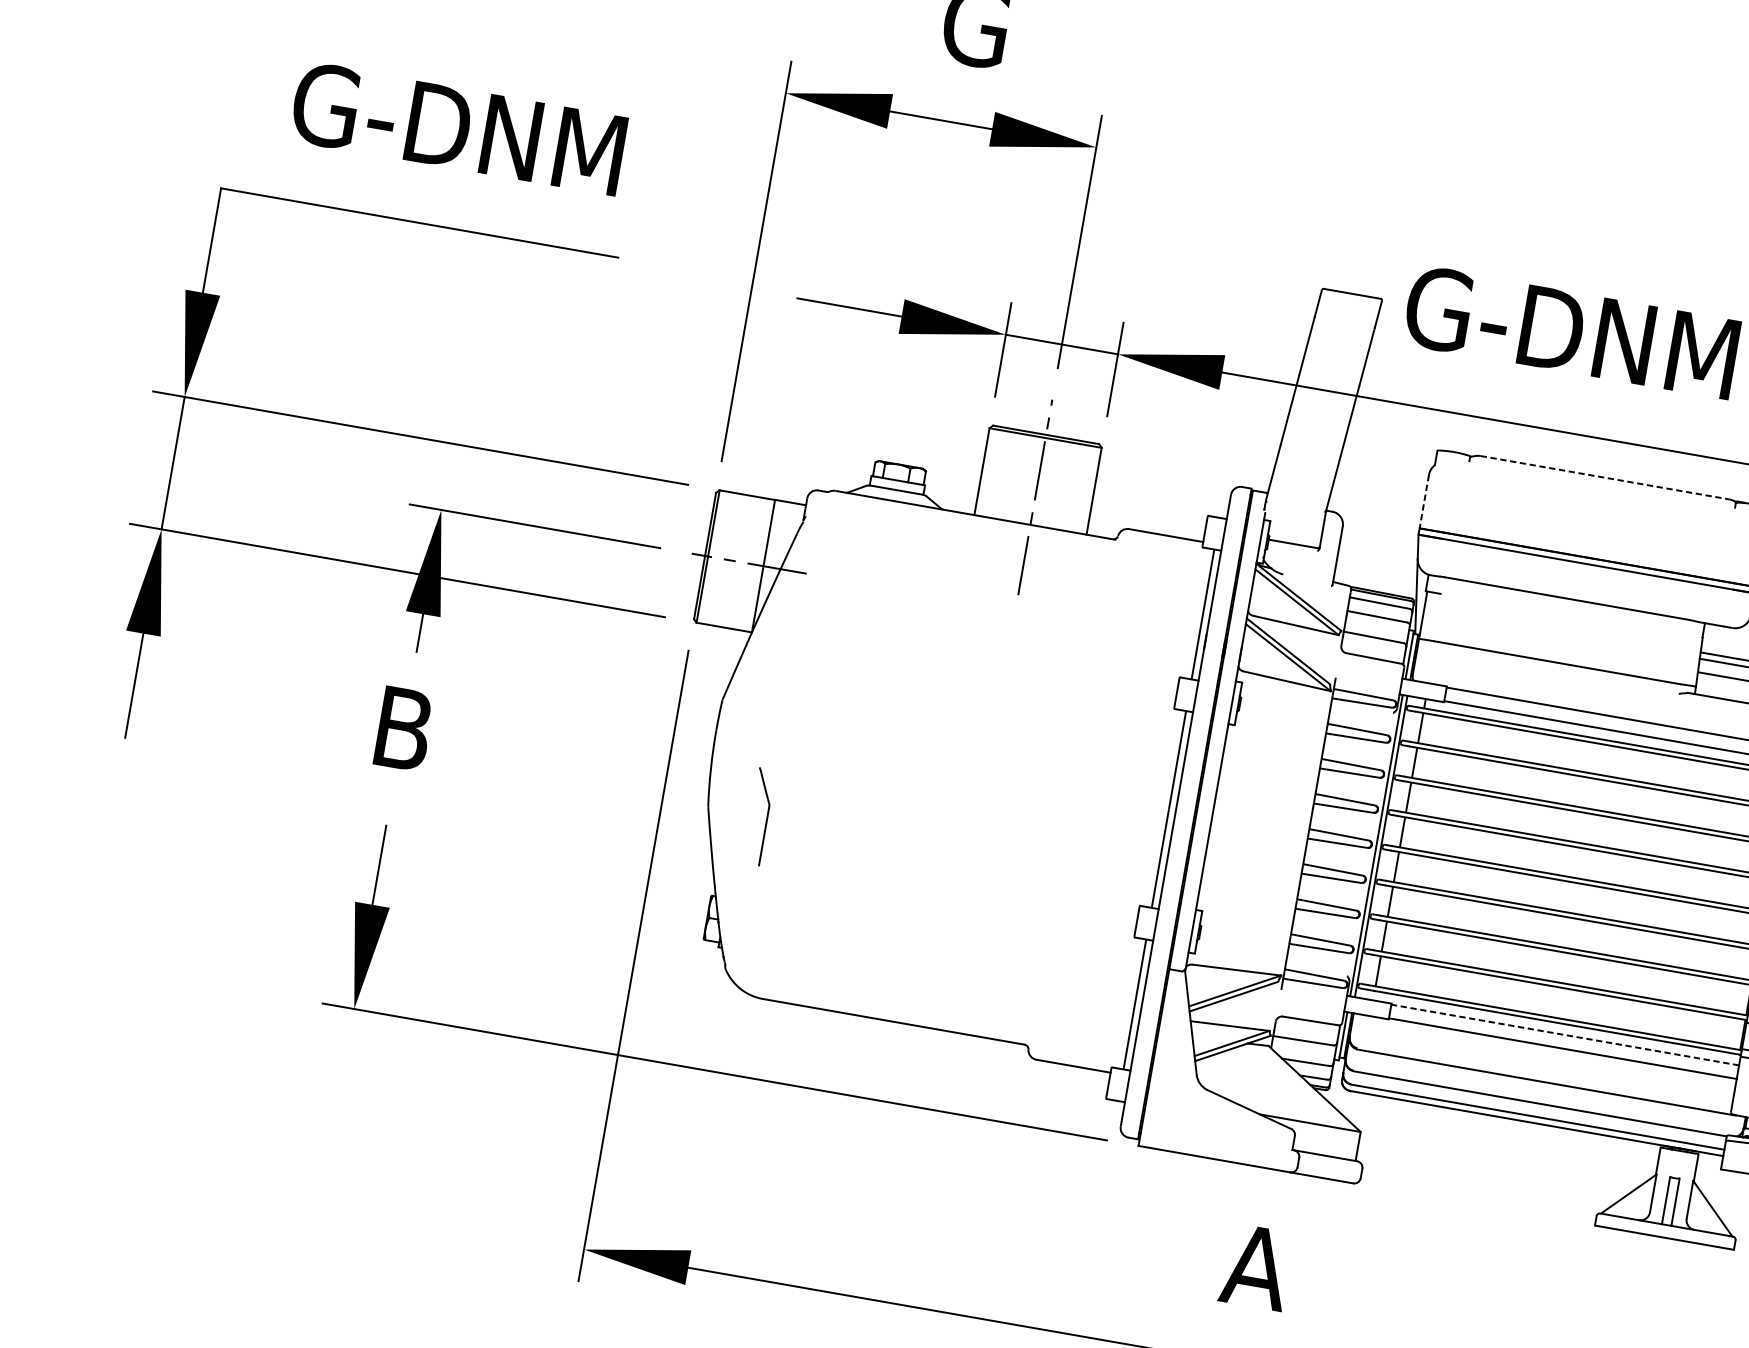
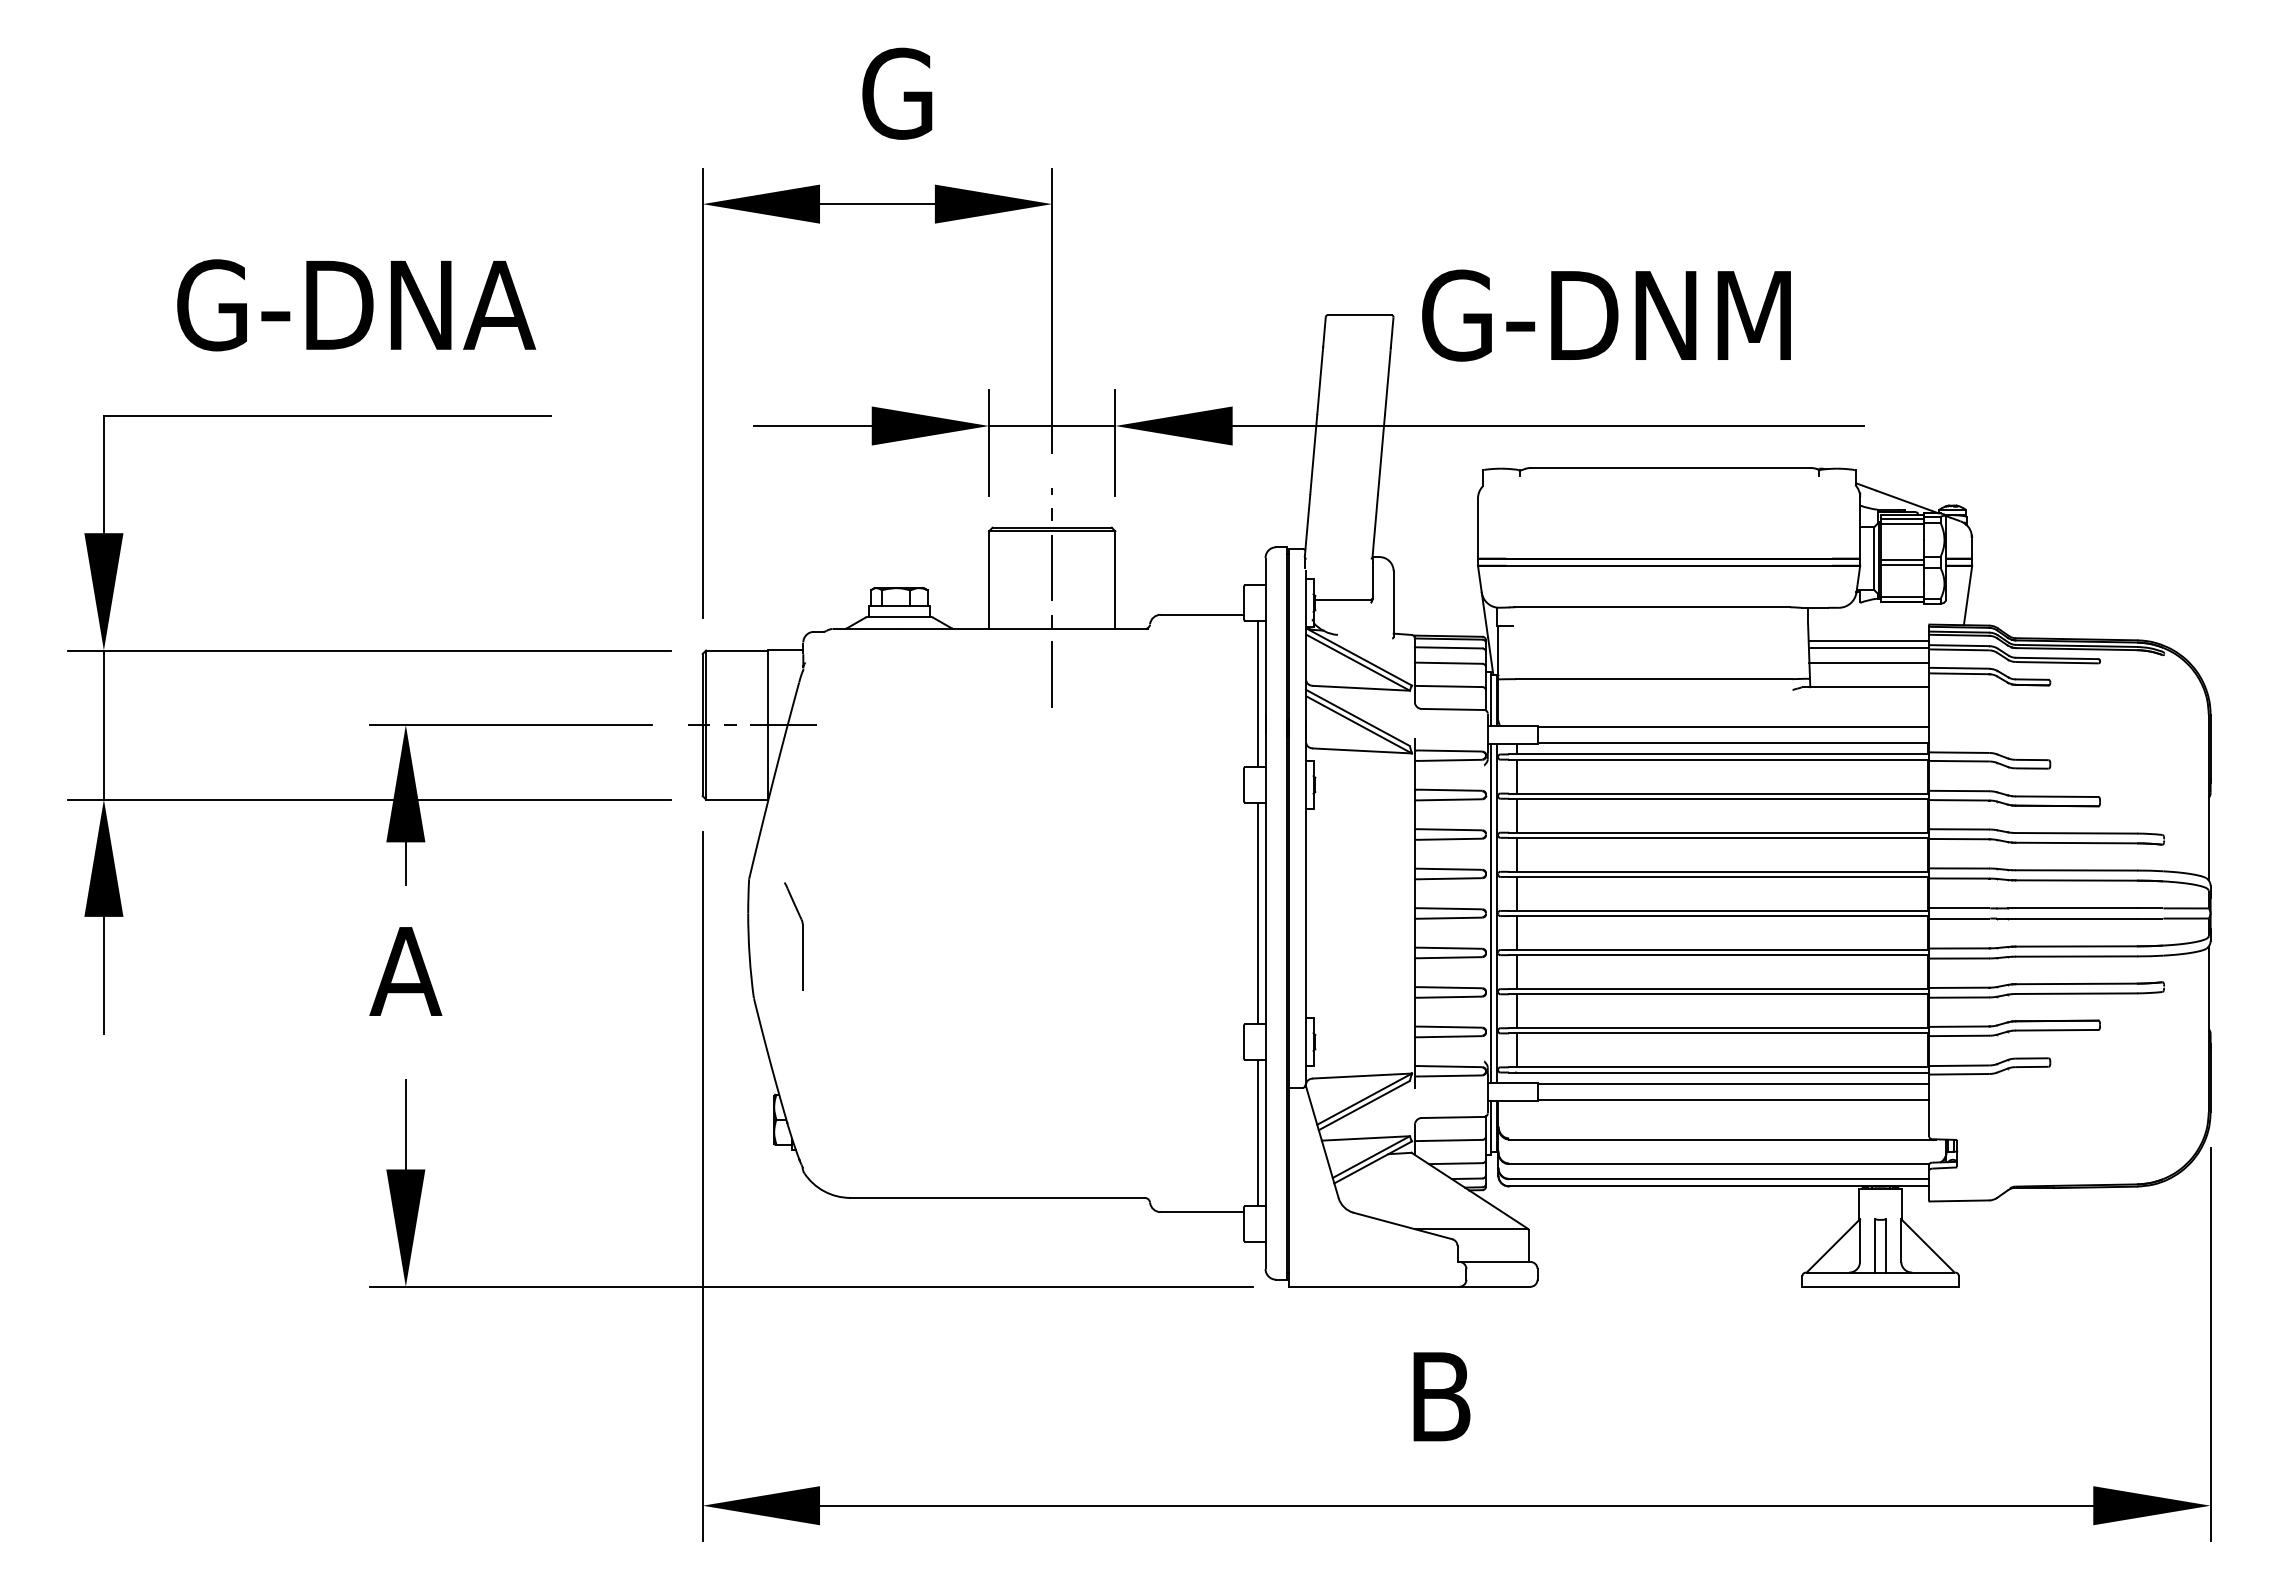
text: (458, 128) -> (351, 305), G-DNM -> G-DNA
line: (1604, 477) -> (1670, 467), dashed -> solid
line: (1423, 502) -> (1477, 529), dashed -> solid
text: (402, 728) -> (405, 971), B -> A
part: (767, 818) -> (802, 936), moved
line: (1565, 1035) -> (1733, 1084), dashed -> solid
text: (1256, 1266) -> (1440, 1396), A -> B

